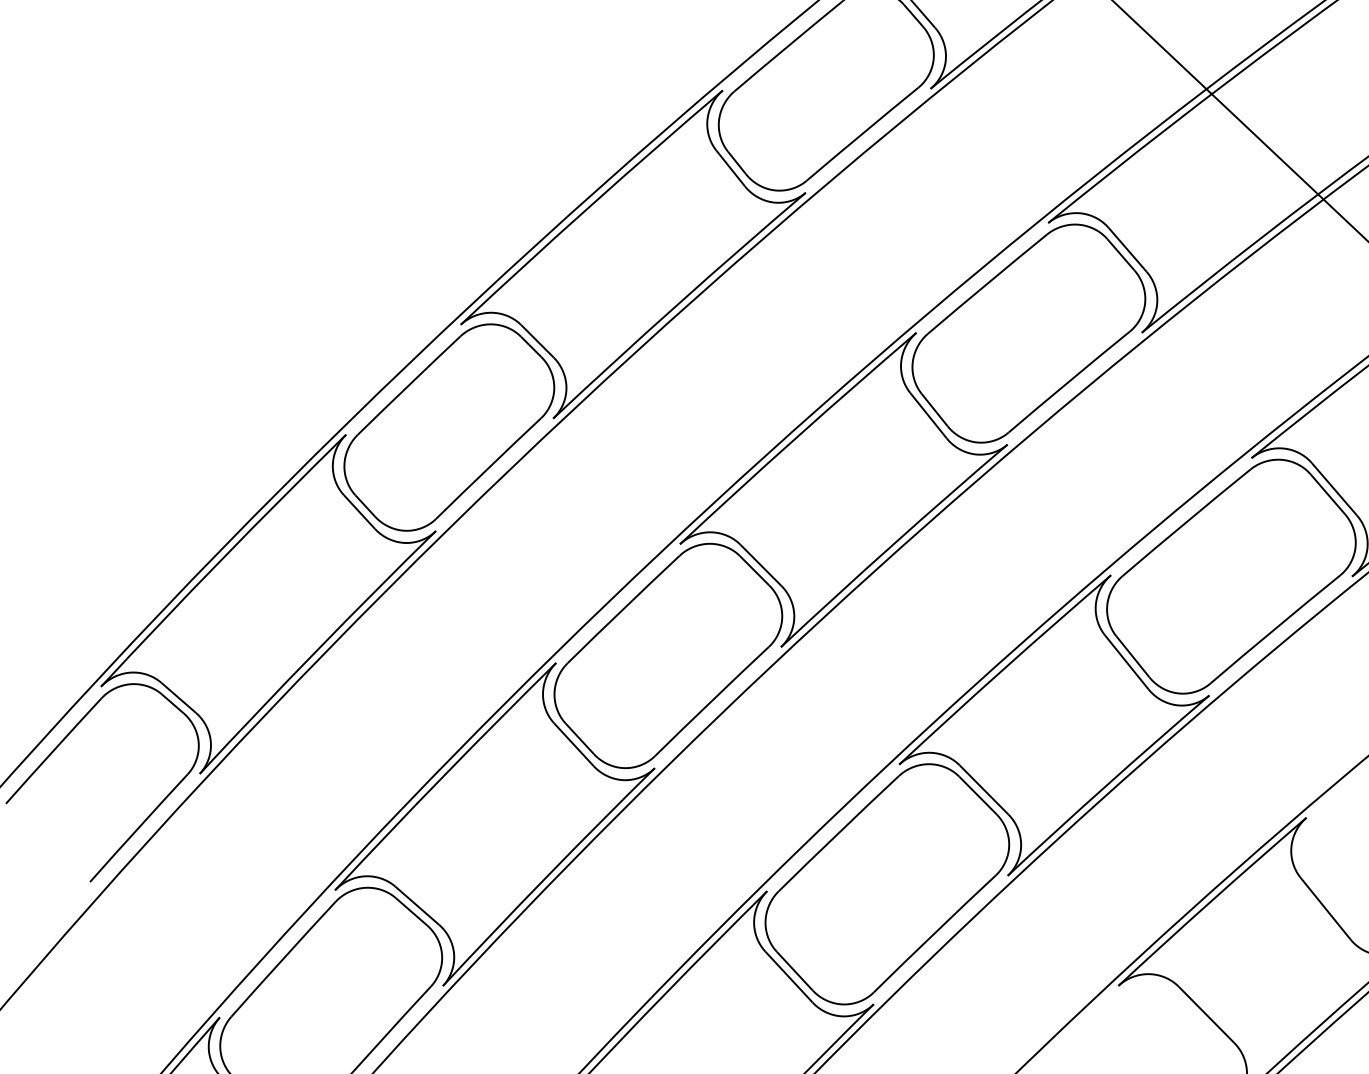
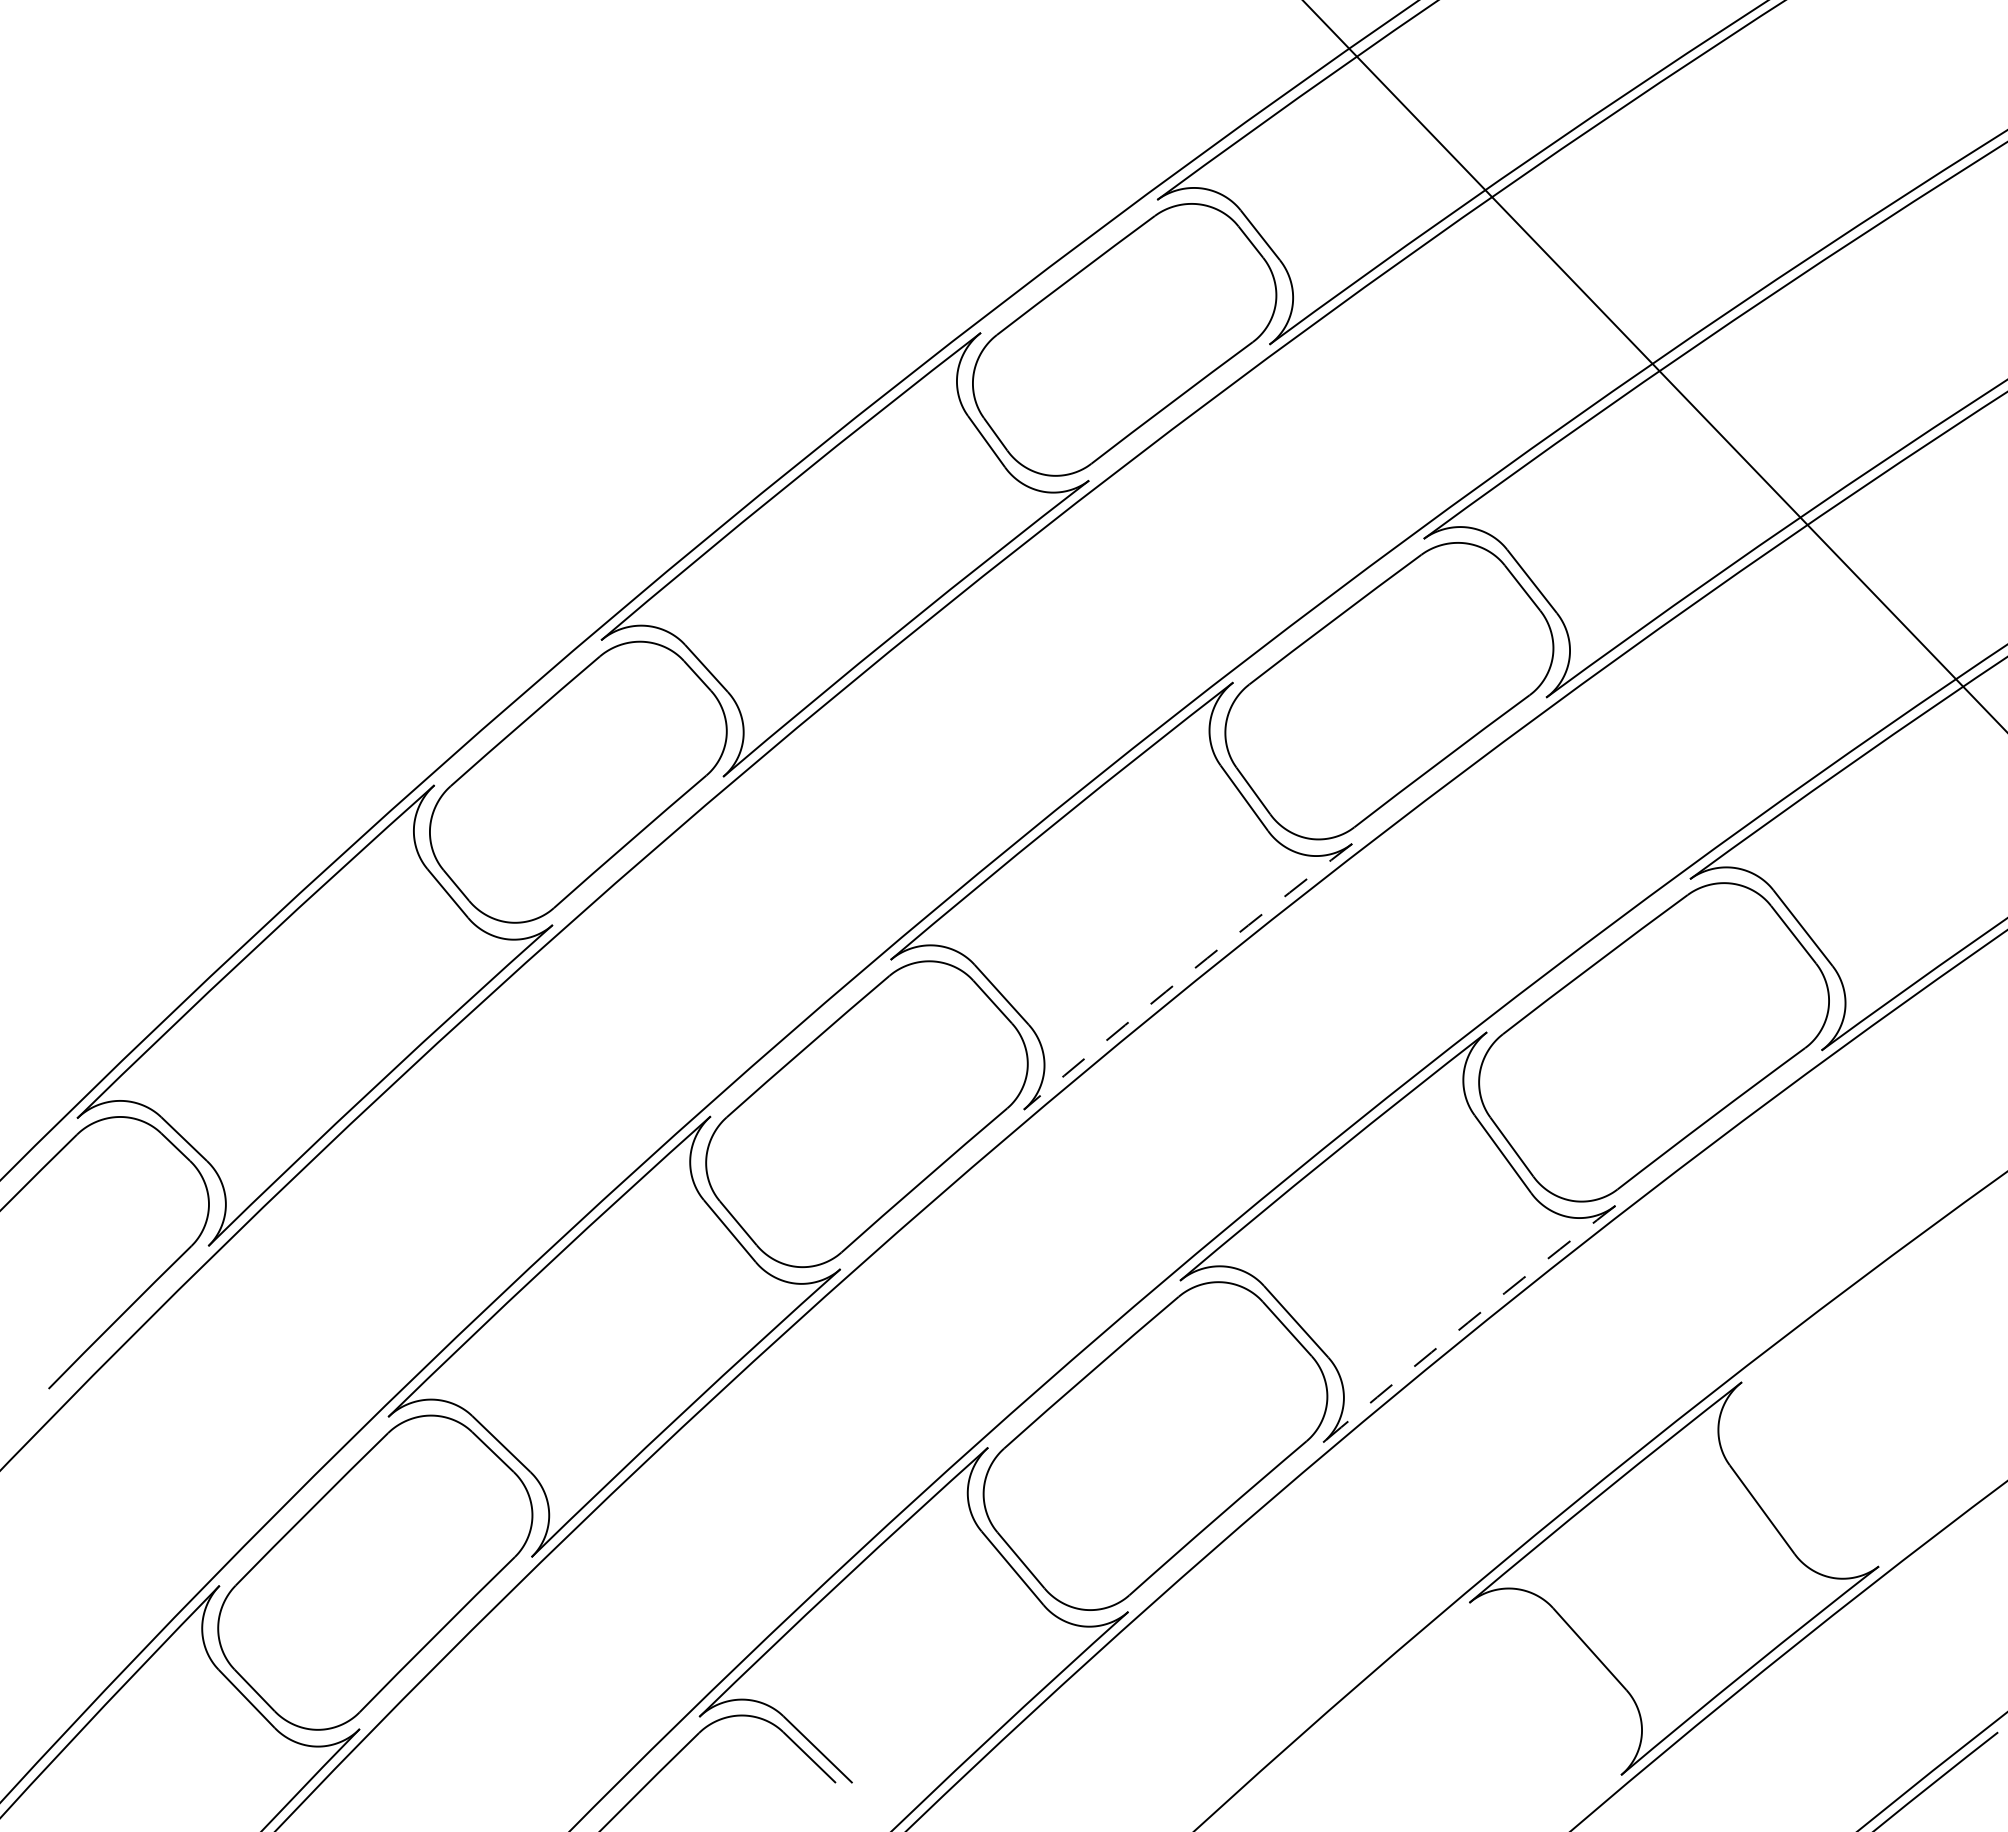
arc: (893, 544) -> (1186, 974), solid -> dashed
arc: (1107, 784) -> (1468, 1322), solid -> dashed

